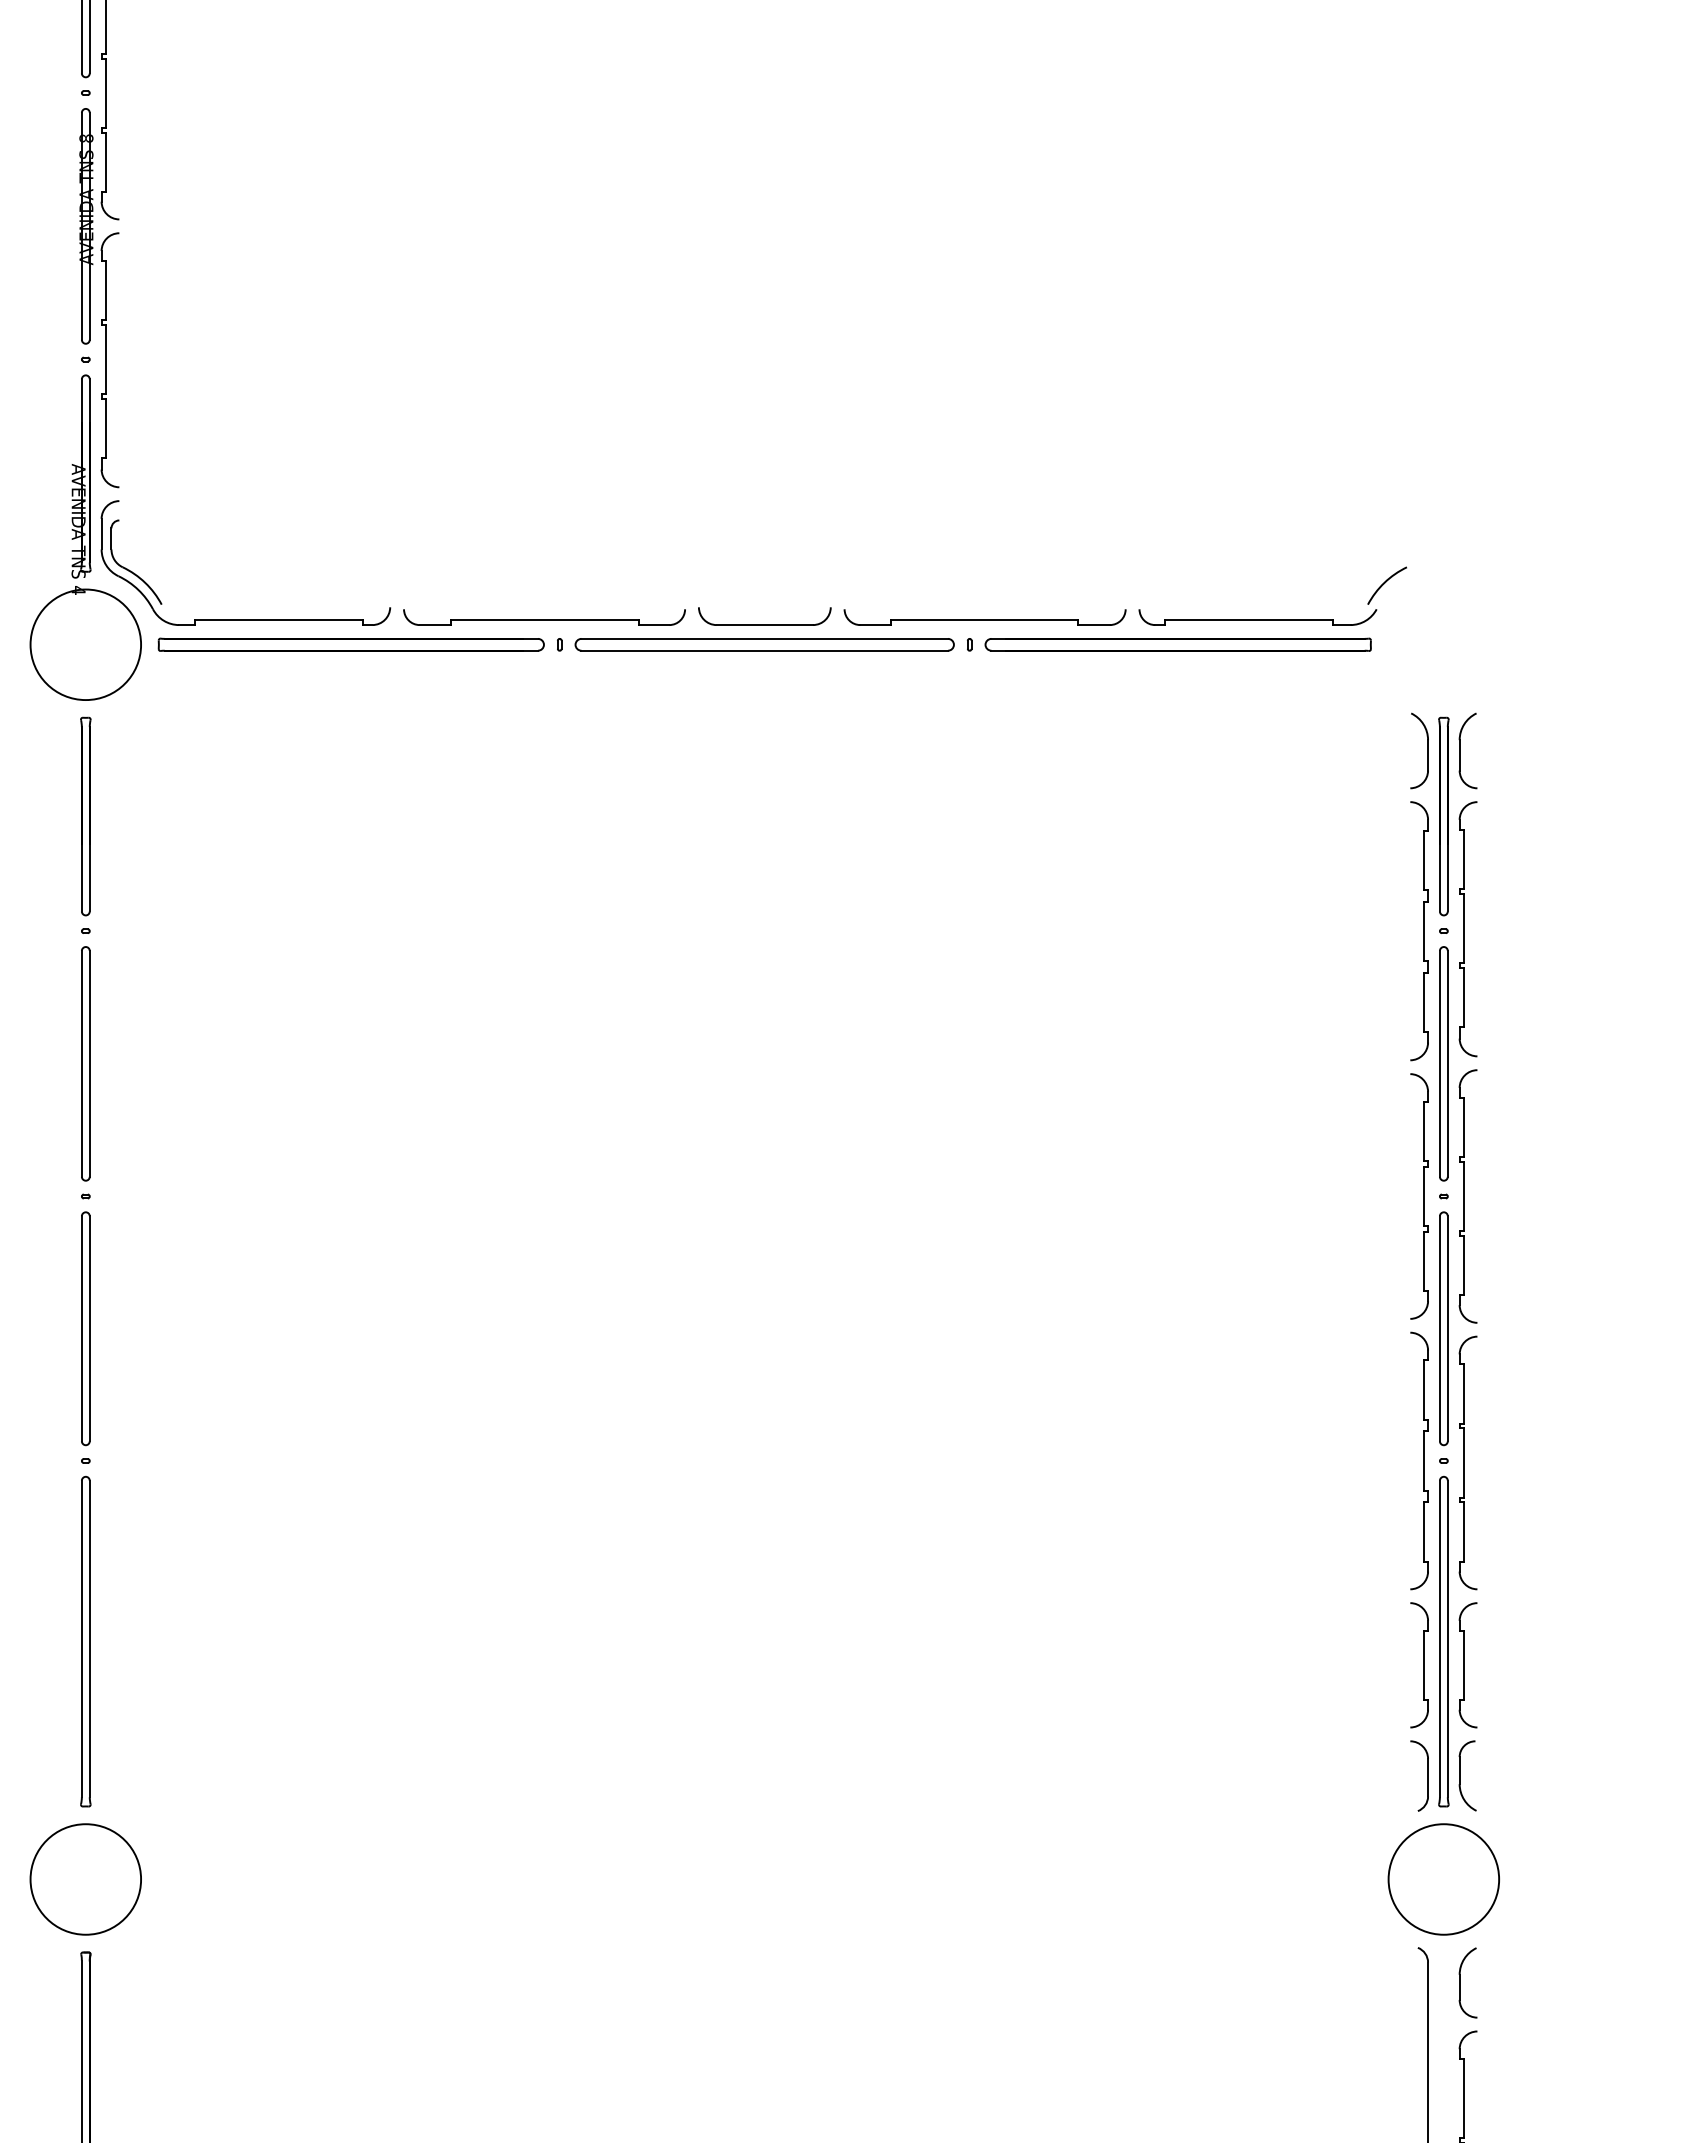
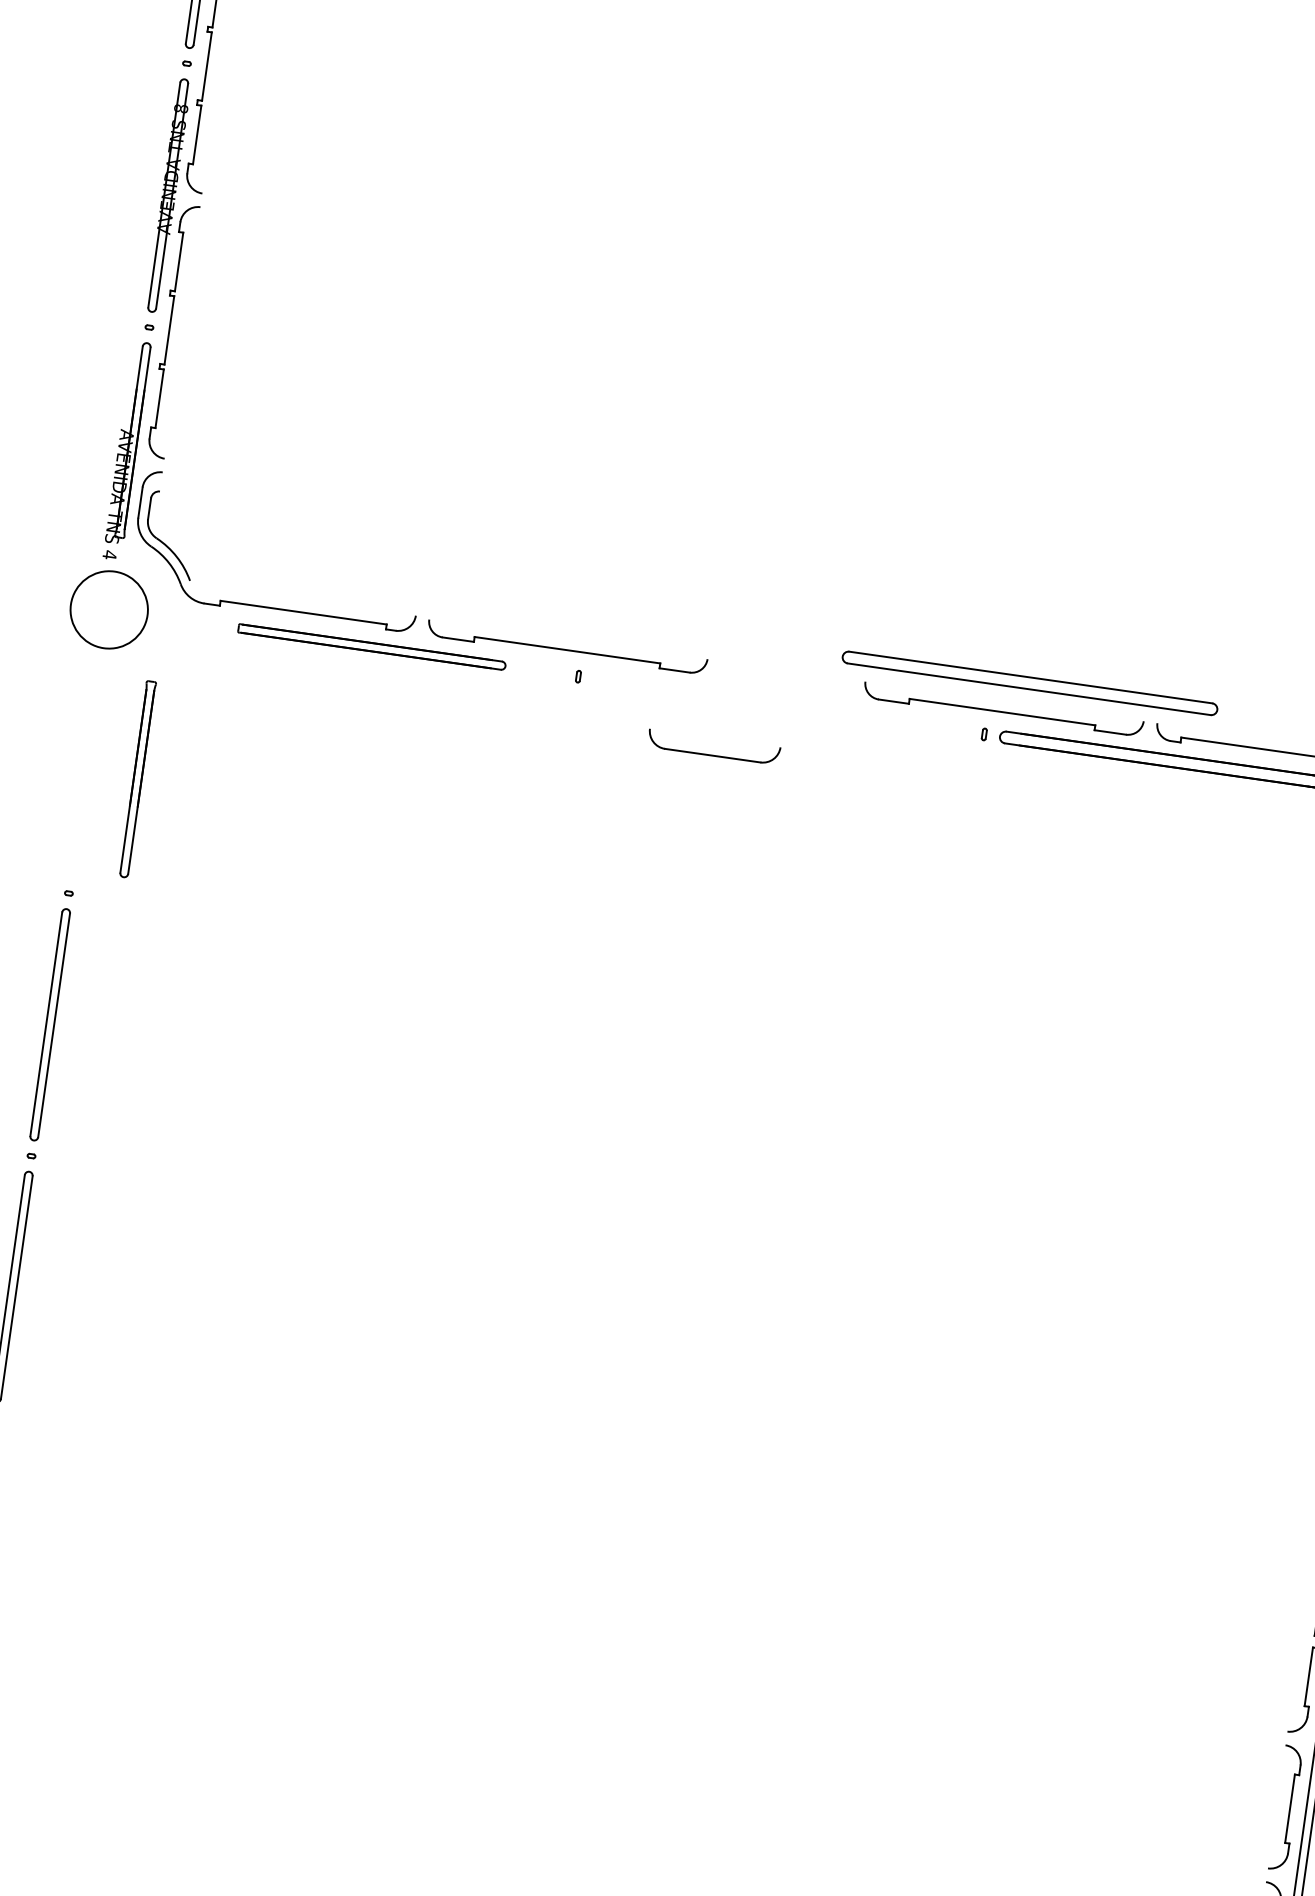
part: (764, 624) -> (712, 755), moved
circle: (85, 644) -> (108, 609), size x0.7
part: (350, 644) -> (371, 646), size x0.7
part: (764, 644) -> (1029, 683), moved
part: (85, 816) -> (137, 779), moved

